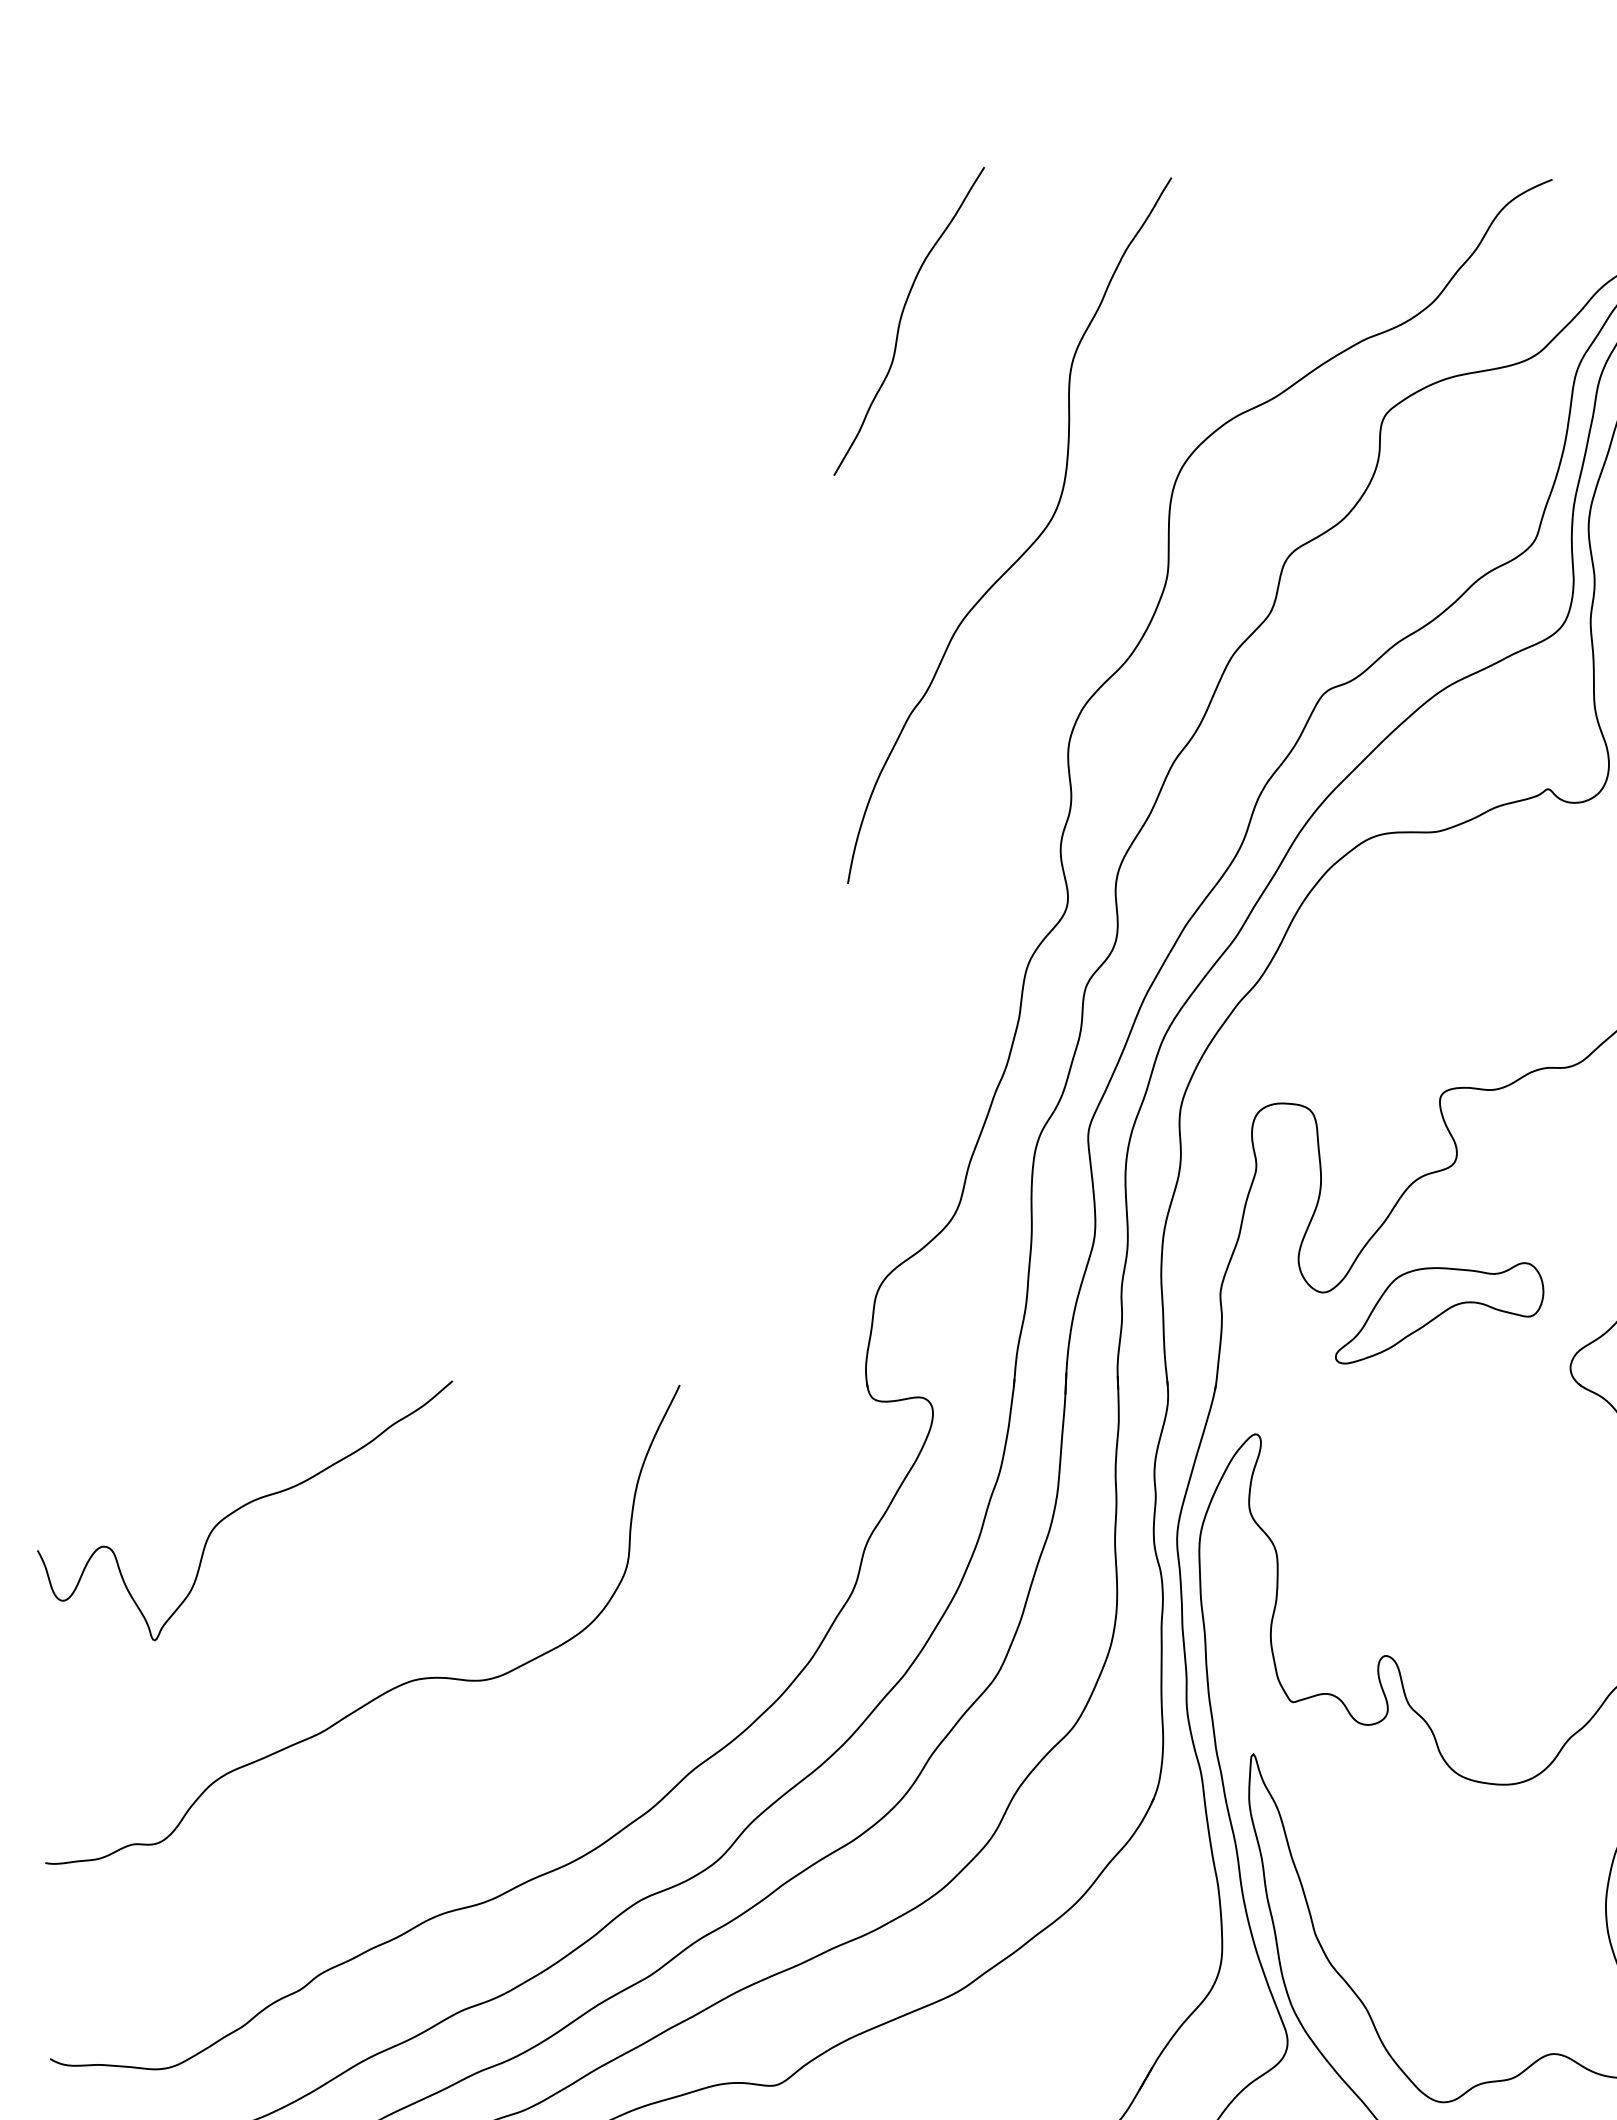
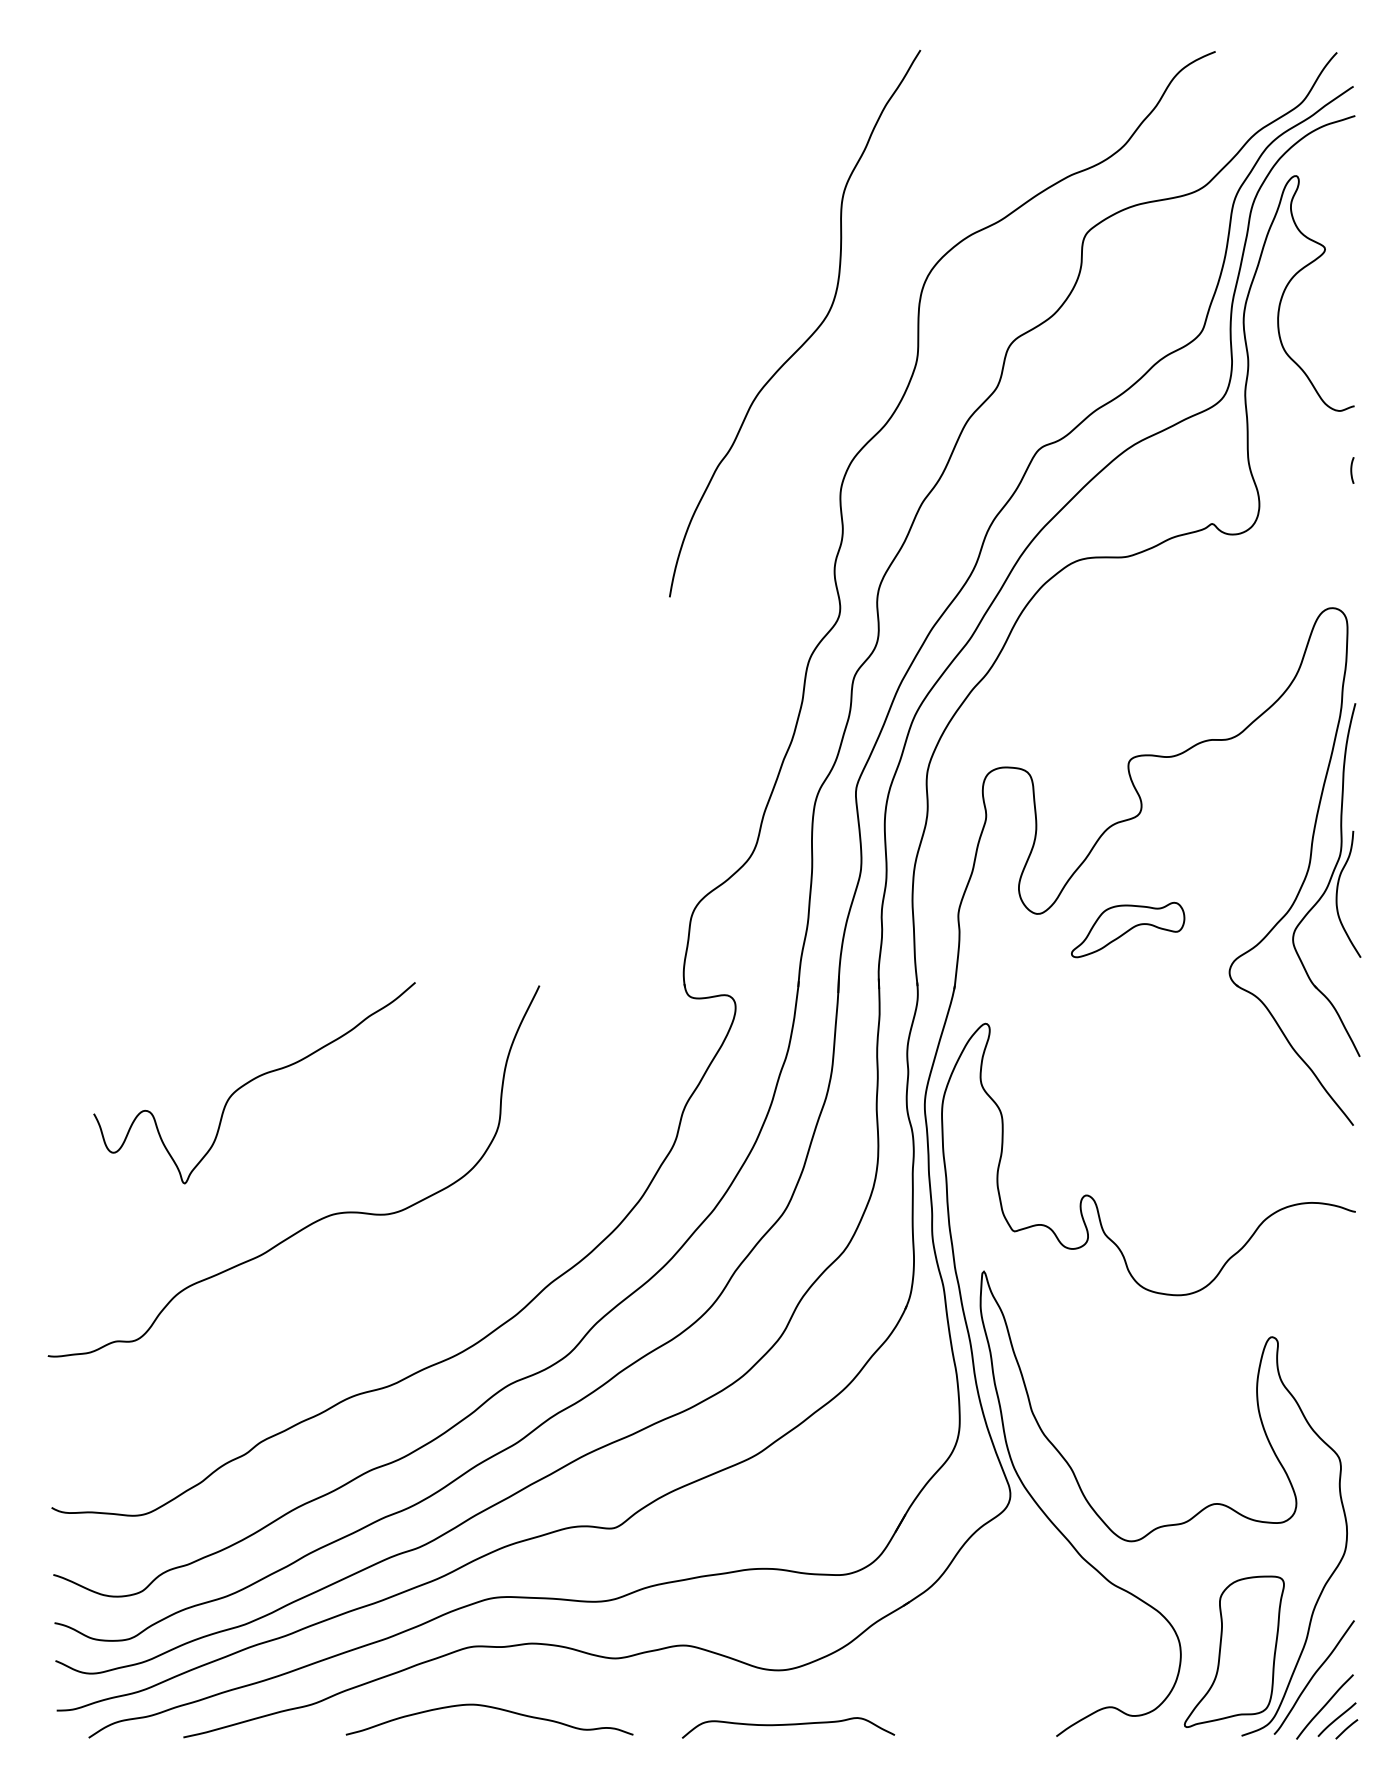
curve: (901, 321) -> (711, 161), removed
part: (1438, 1312) -> (1127, 929), size x0.7
curve: (243, 1507) -> (253, 1080), moved

